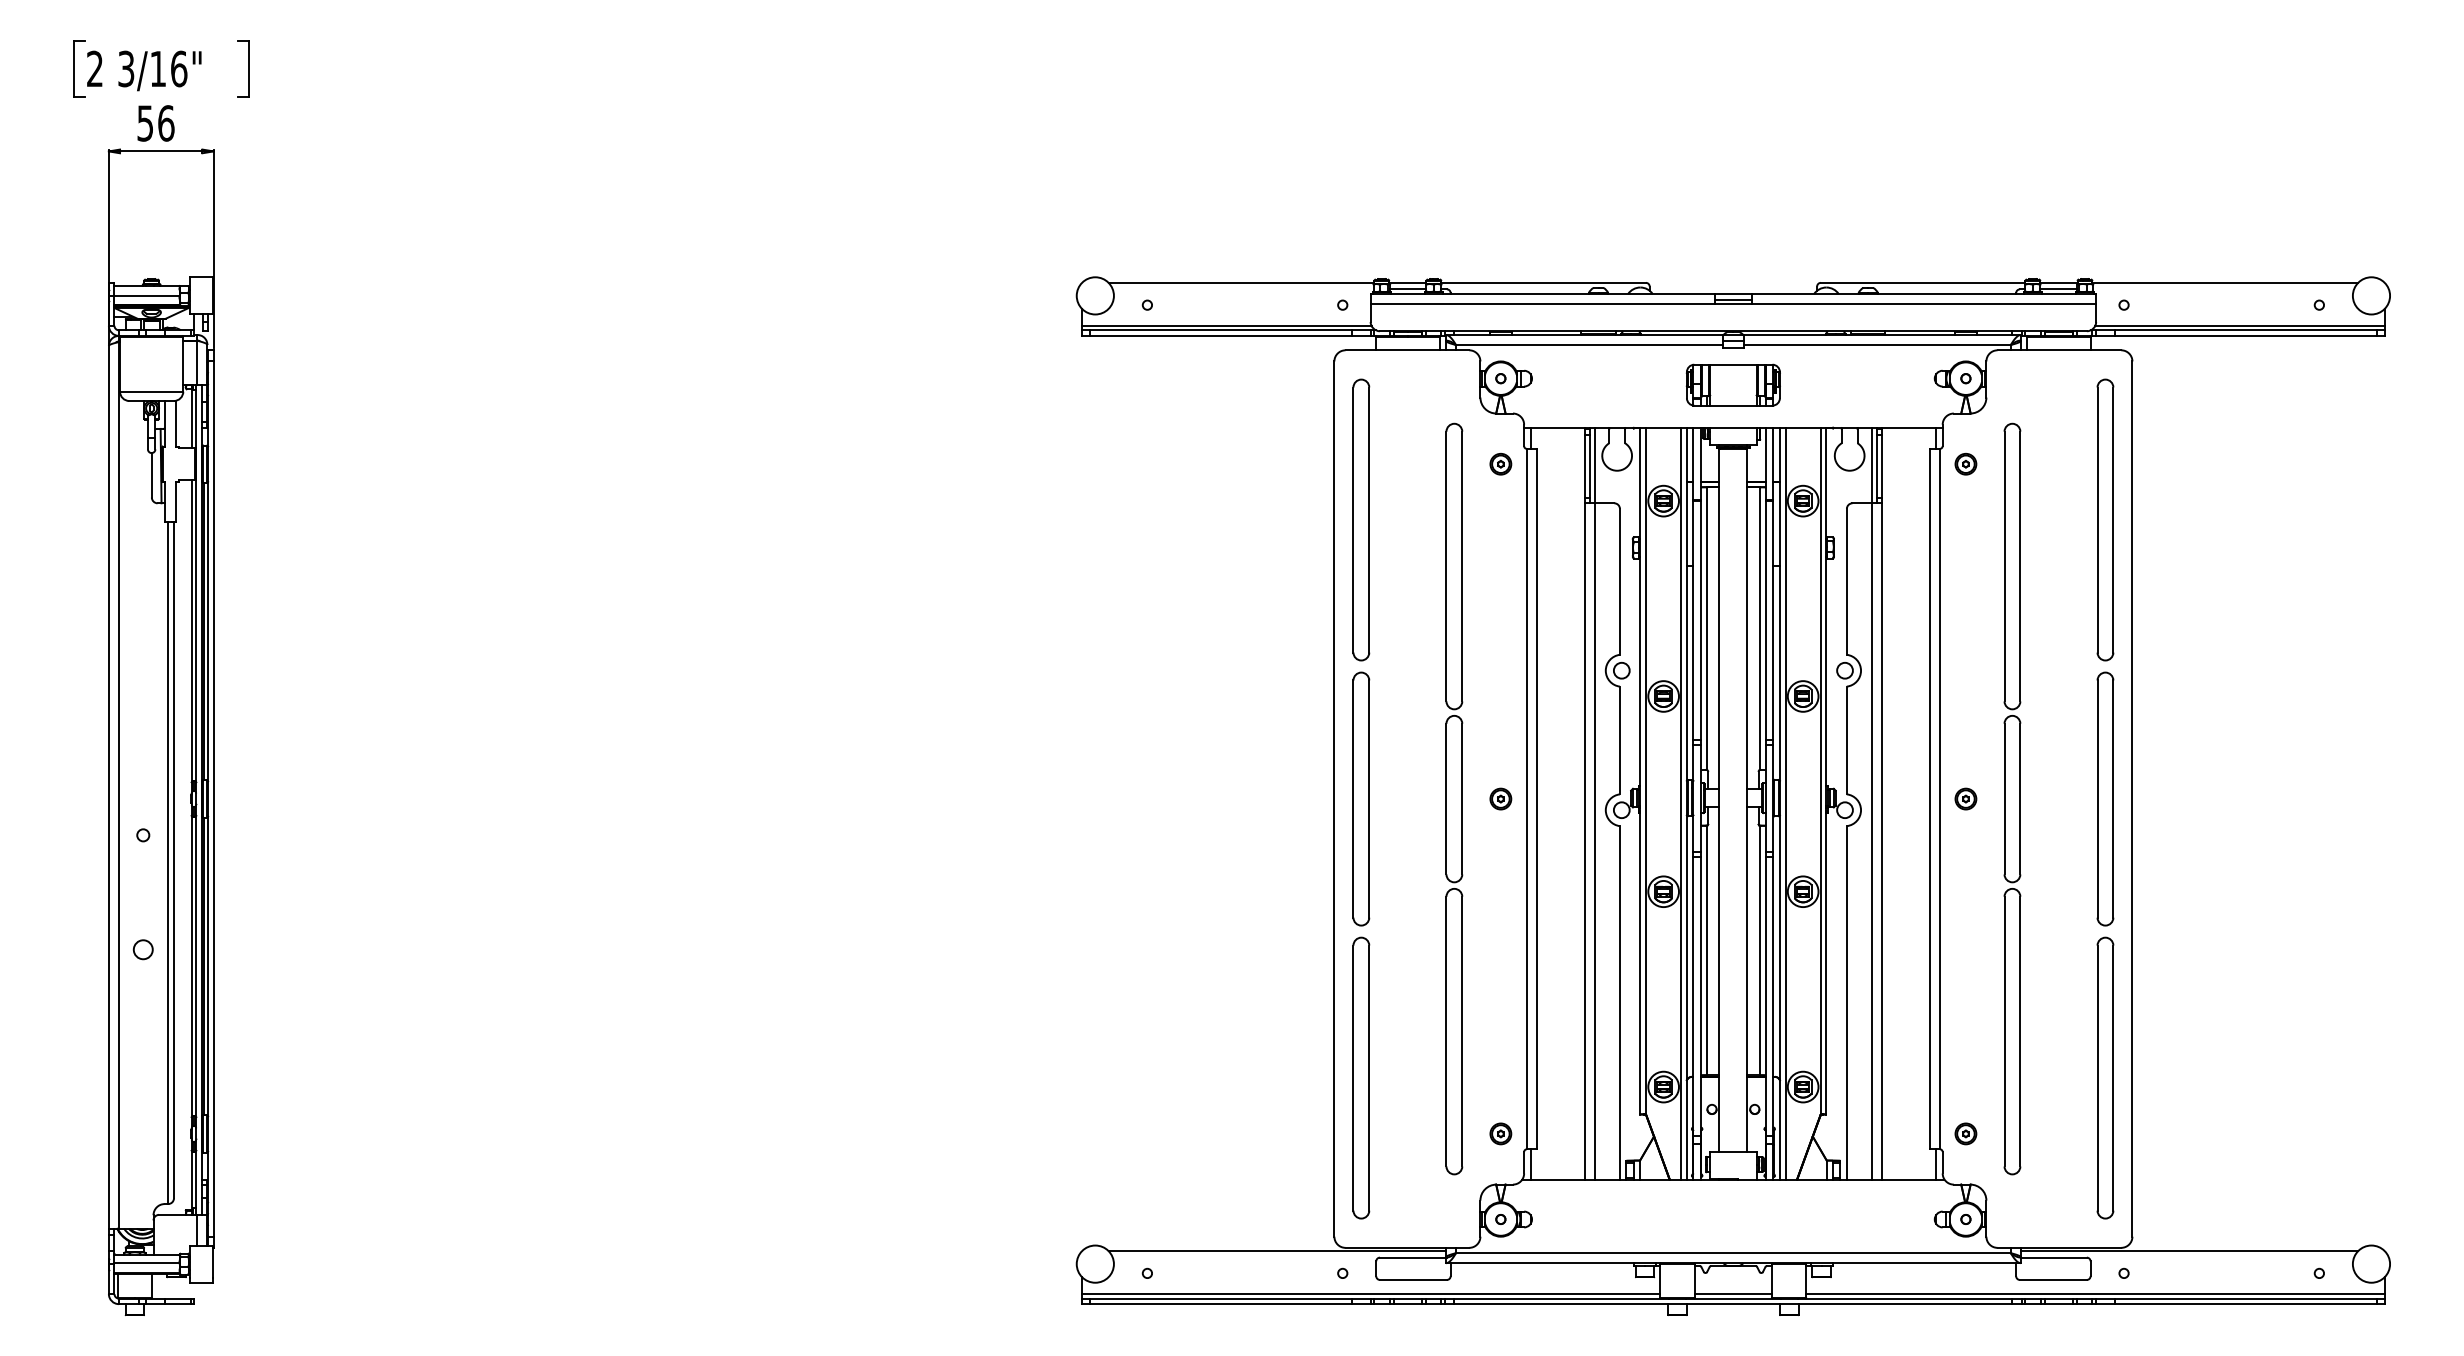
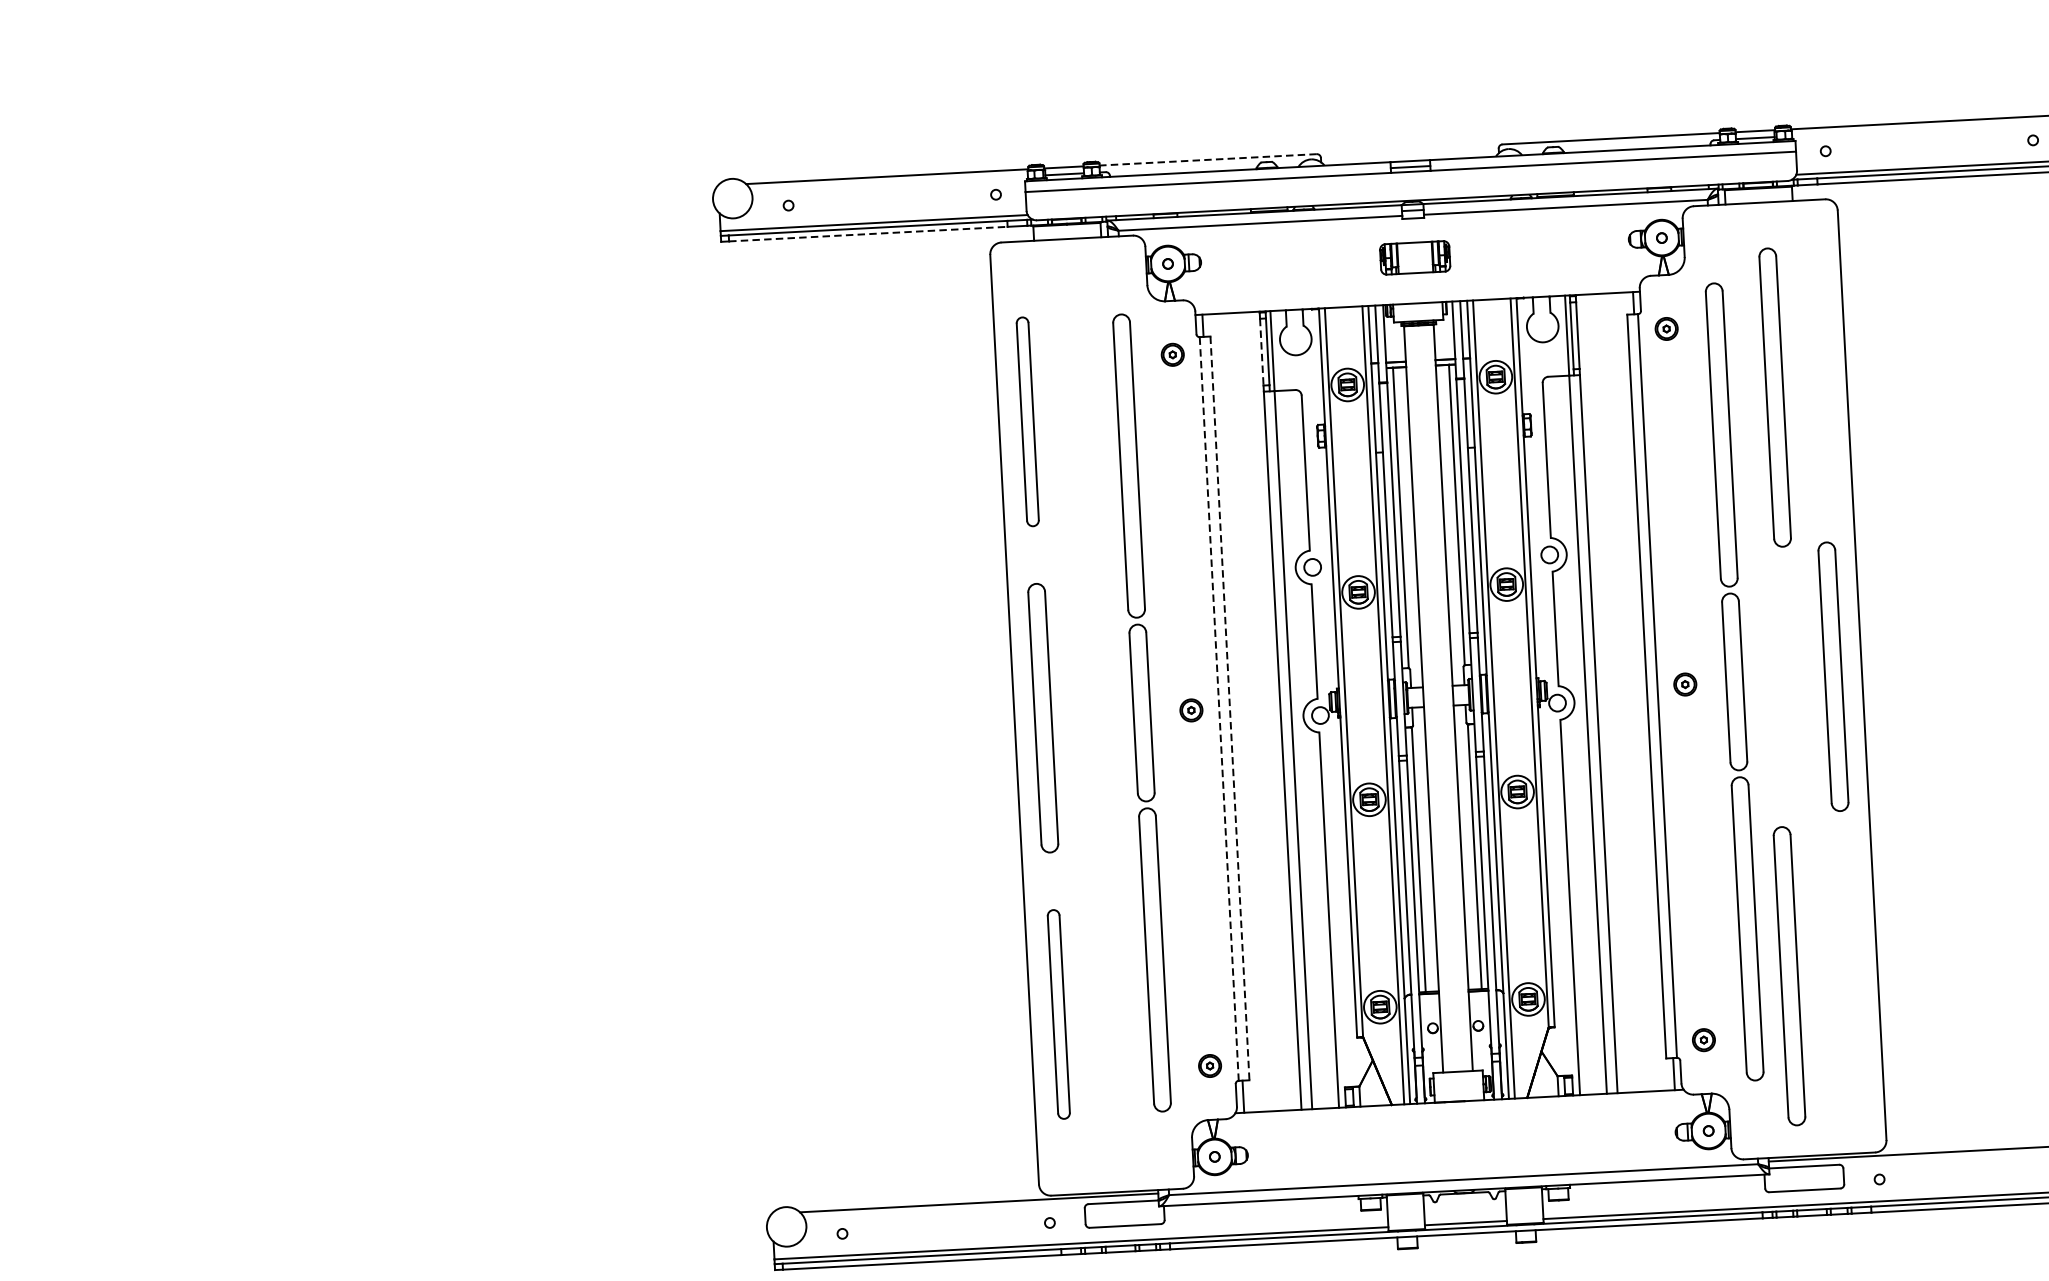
line: (1543, 282) -> (1207, 159), solid -> dashed
line: (1221, 335) -> (868, 233), solid -> dashed
part: (1732, 384) -> (1414, 257), size x0.7
line: (1584, 466) -> (1261, 352), solid -> dashed
part: (1361, 519) -> (1027, 421), size x0.7
part: (2105, 519) -> (1775, 397), moved
line: (1527, 798) -> (1219, 708), solid -> dashed
line: (1537, 799) -> (1230, 708), solid -> dashed
part: (1361, 1077) -> (1058, 1013), size x0.7
part: (2105, 1077) -> (1789, 975), moved

